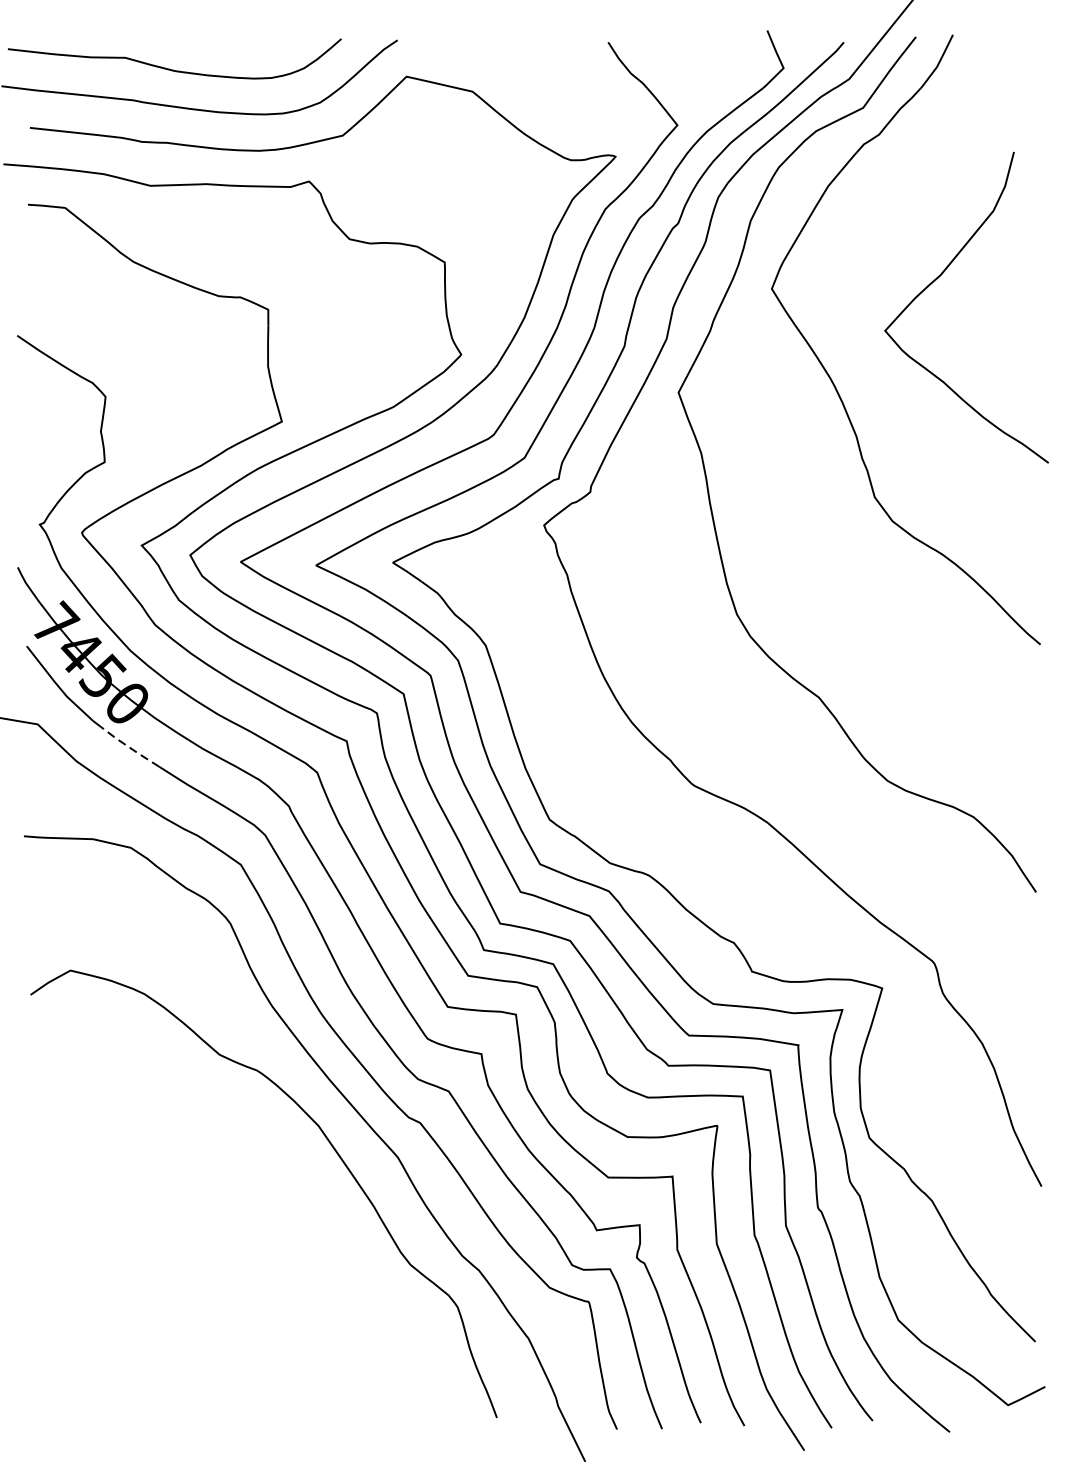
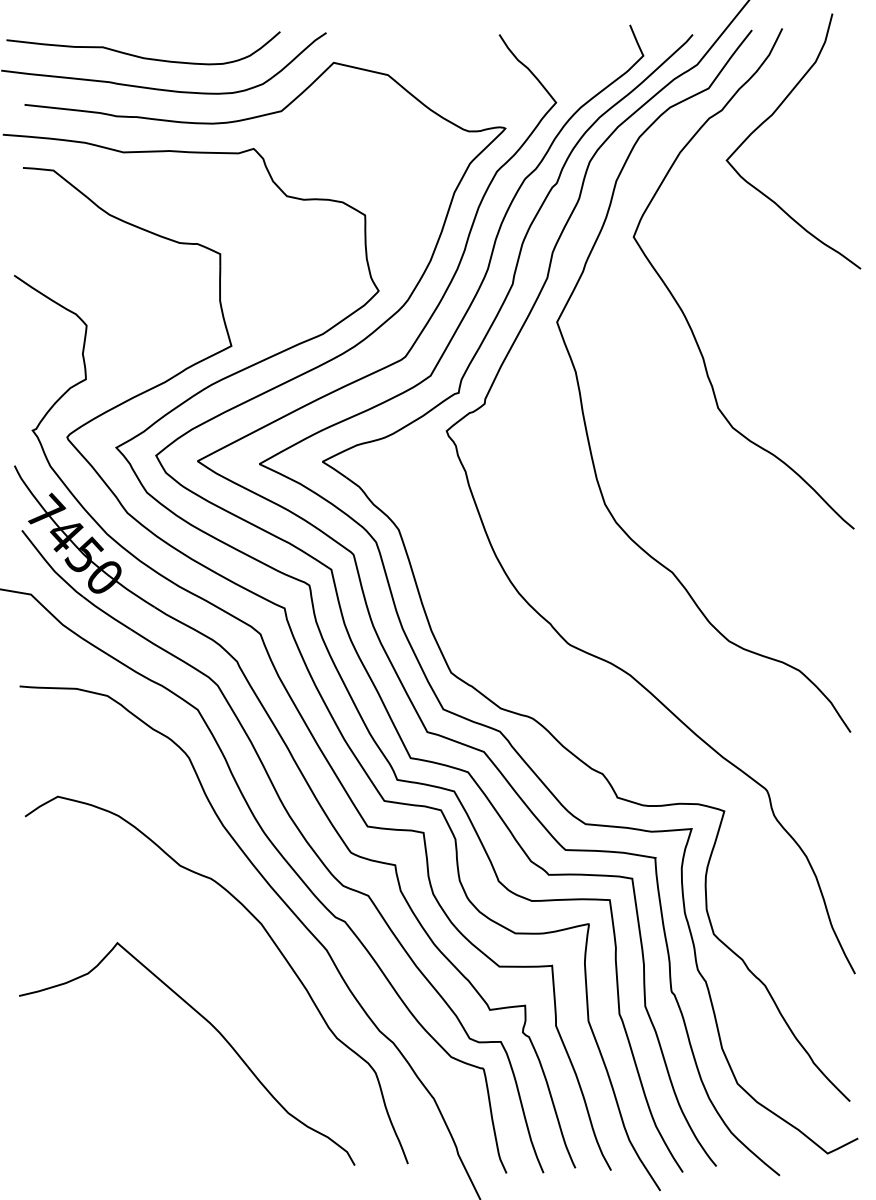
curve: (938, 278) -> (770, 117), moved
line: (129, 747) -> (106, 613), dashed -> solid
curve: (253, 1246) -> (208, 1023), added

